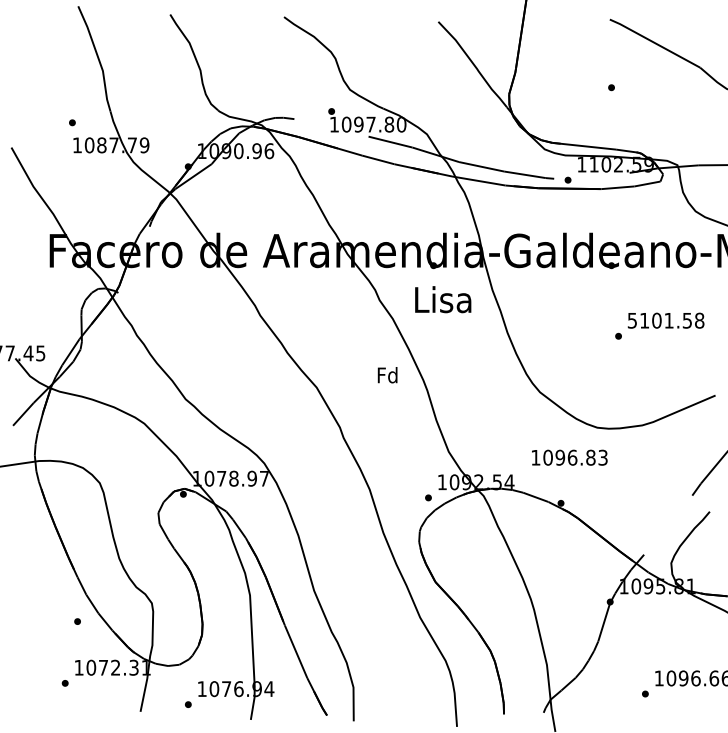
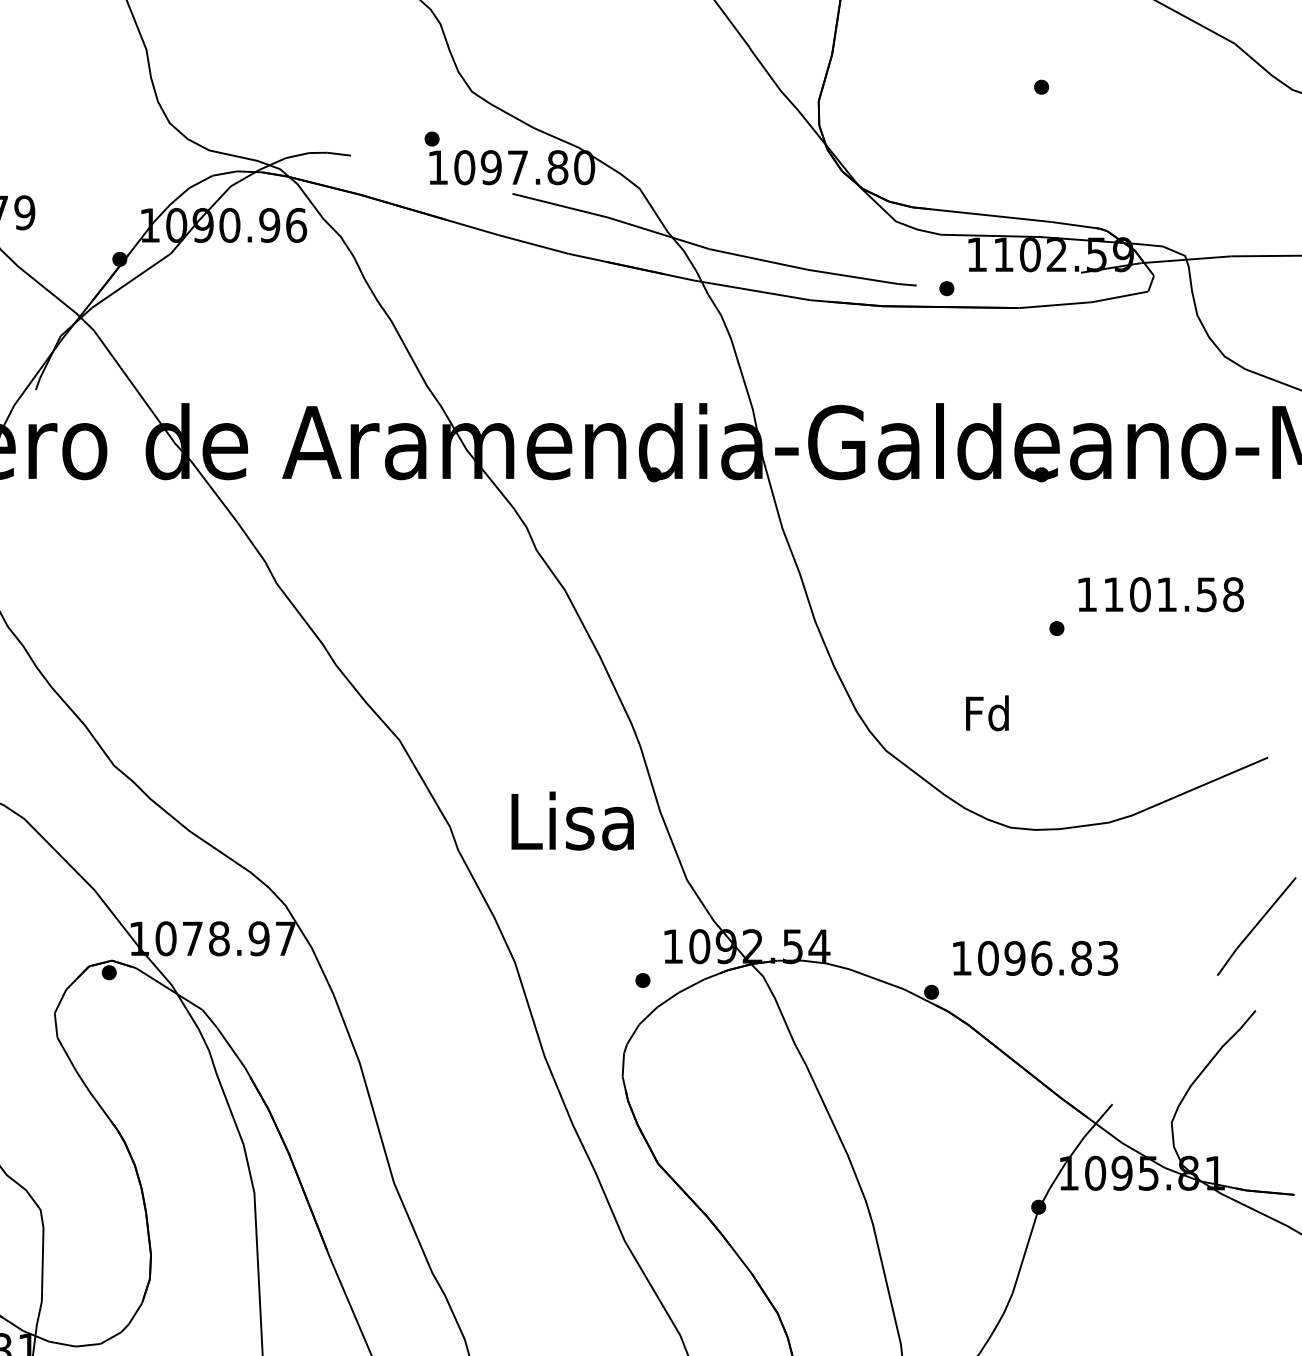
text: (443, 299) -> (573, 820), moved
text: (631, 320) -> (1085, 594), 5101.58 -> 1101.58
text: (387, 375) -> (987, 713), moved
text: (569, 457) -> (1034, 957), moved

